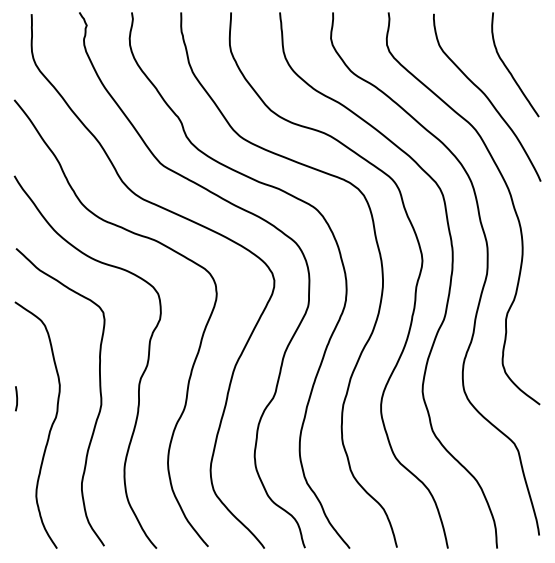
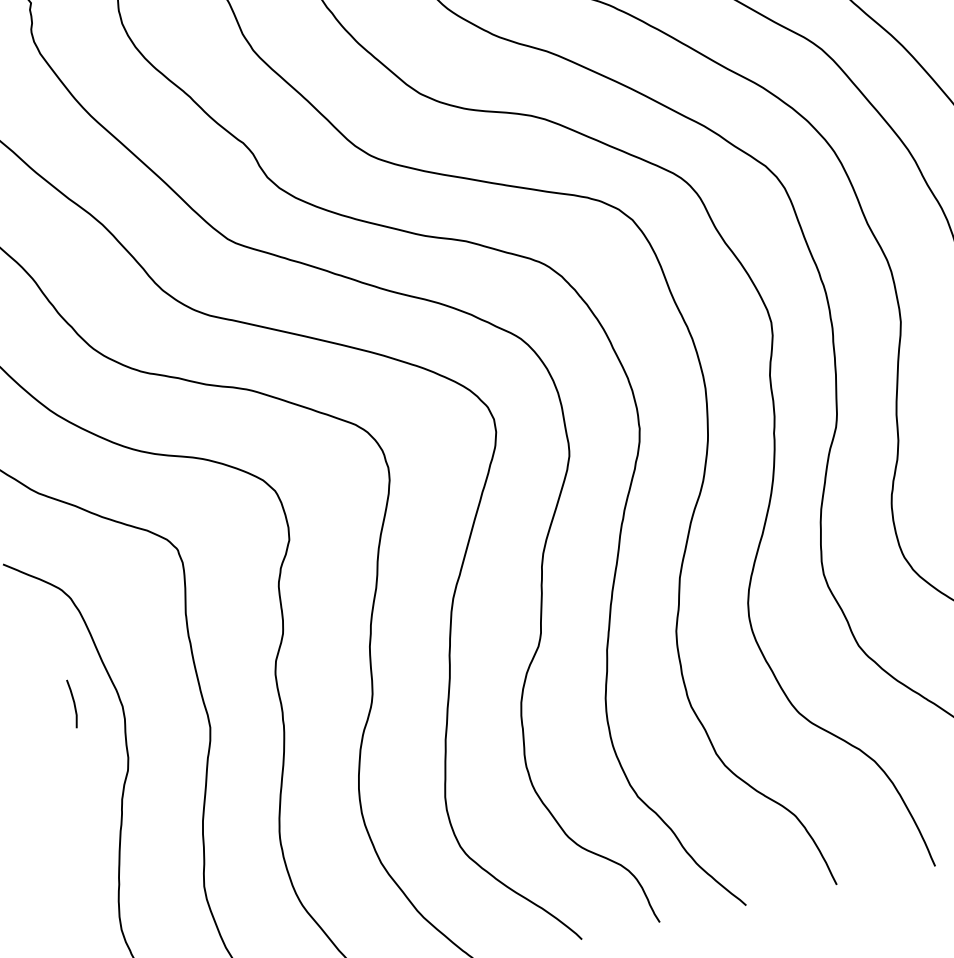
line: (16, 398) -> (73, 703), moved

